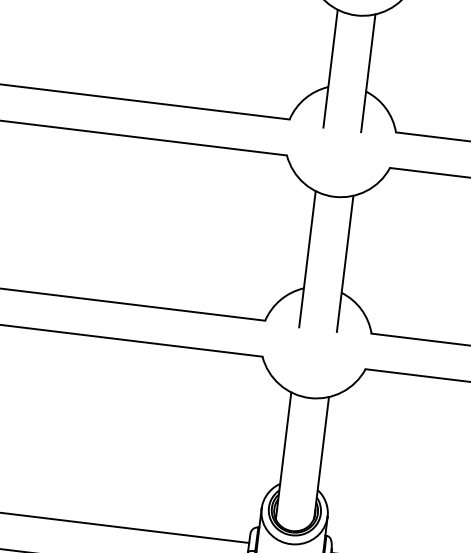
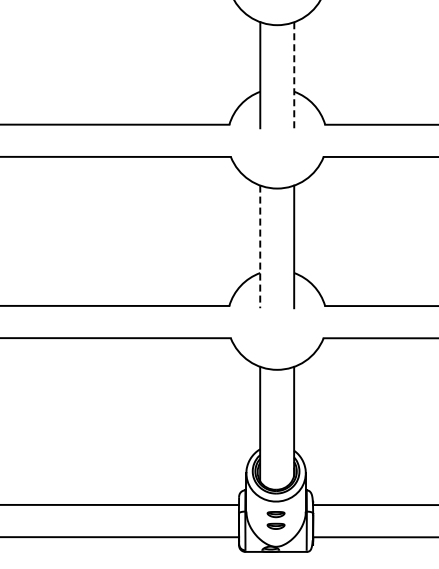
line: (368, 72) -> (294, 74), solid -> dashed
line: (307, 259) -> (260, 247), solid -> dashed

